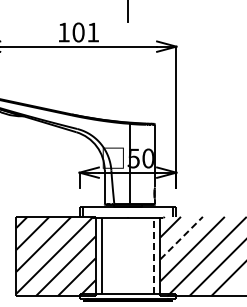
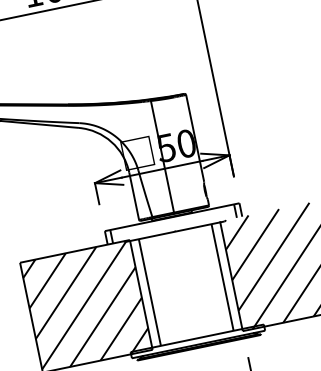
line: (182, 237) -> (256, 243), dashed -> solid
line: (154, 255) -> (222, 276), dashed -> solid

